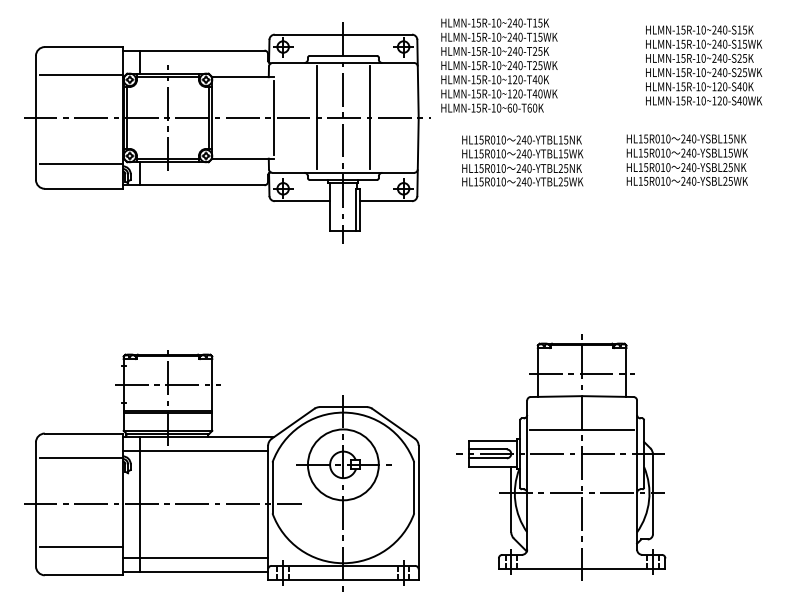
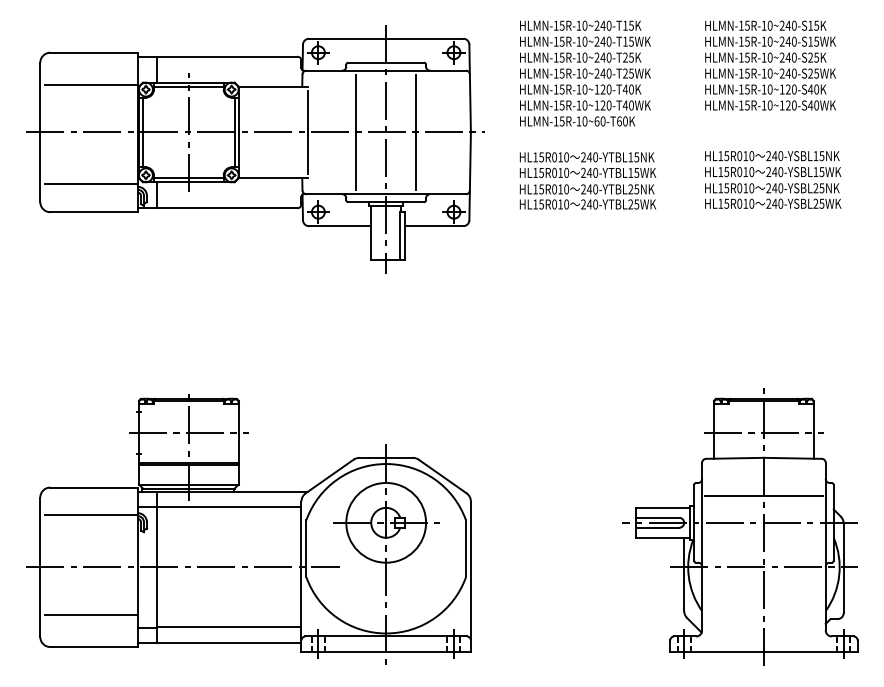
text: (499, 65) -> (585, 73), moved
text: (704, 65) -> (771, 65), moved
part: (561, 457) -> (740, 526), moved

